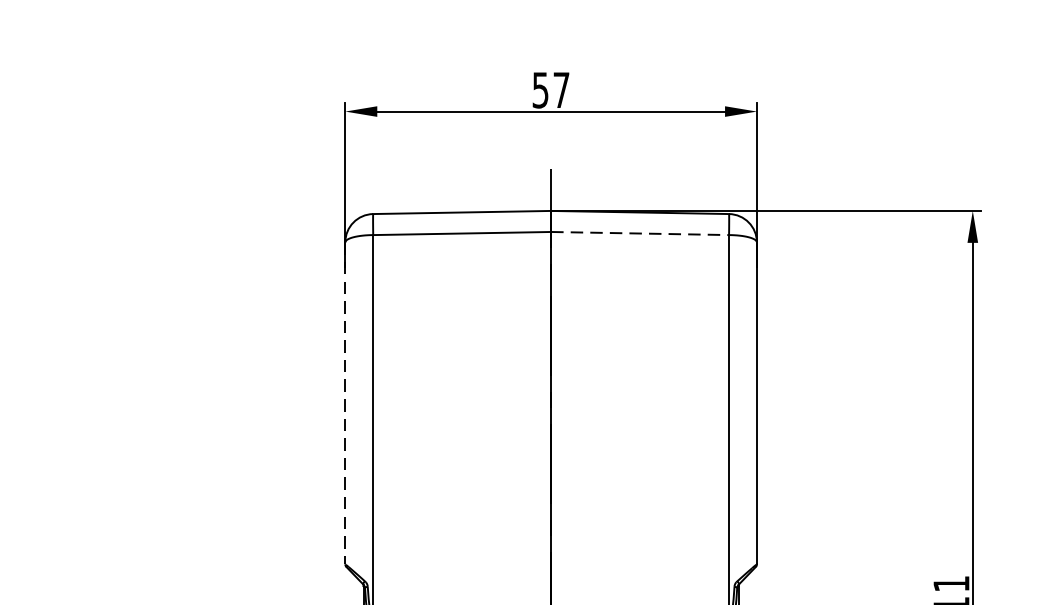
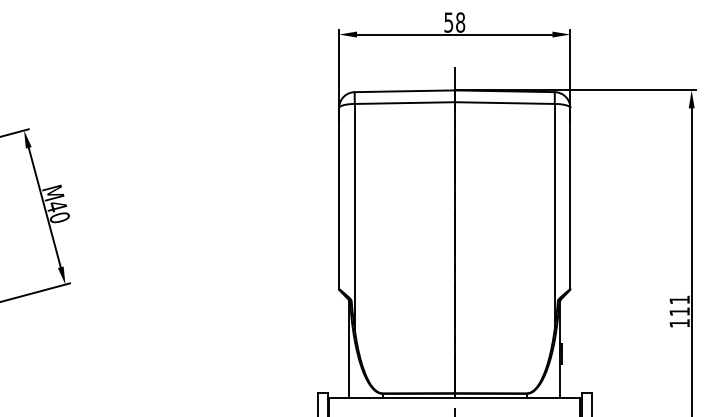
text: (561, 90) -> (460, 22), 57 -> 58
line: (639, 234) -> (504, 103), dashed -> solid
line: (346, 405) -> (339, 199), dashed -> solid

